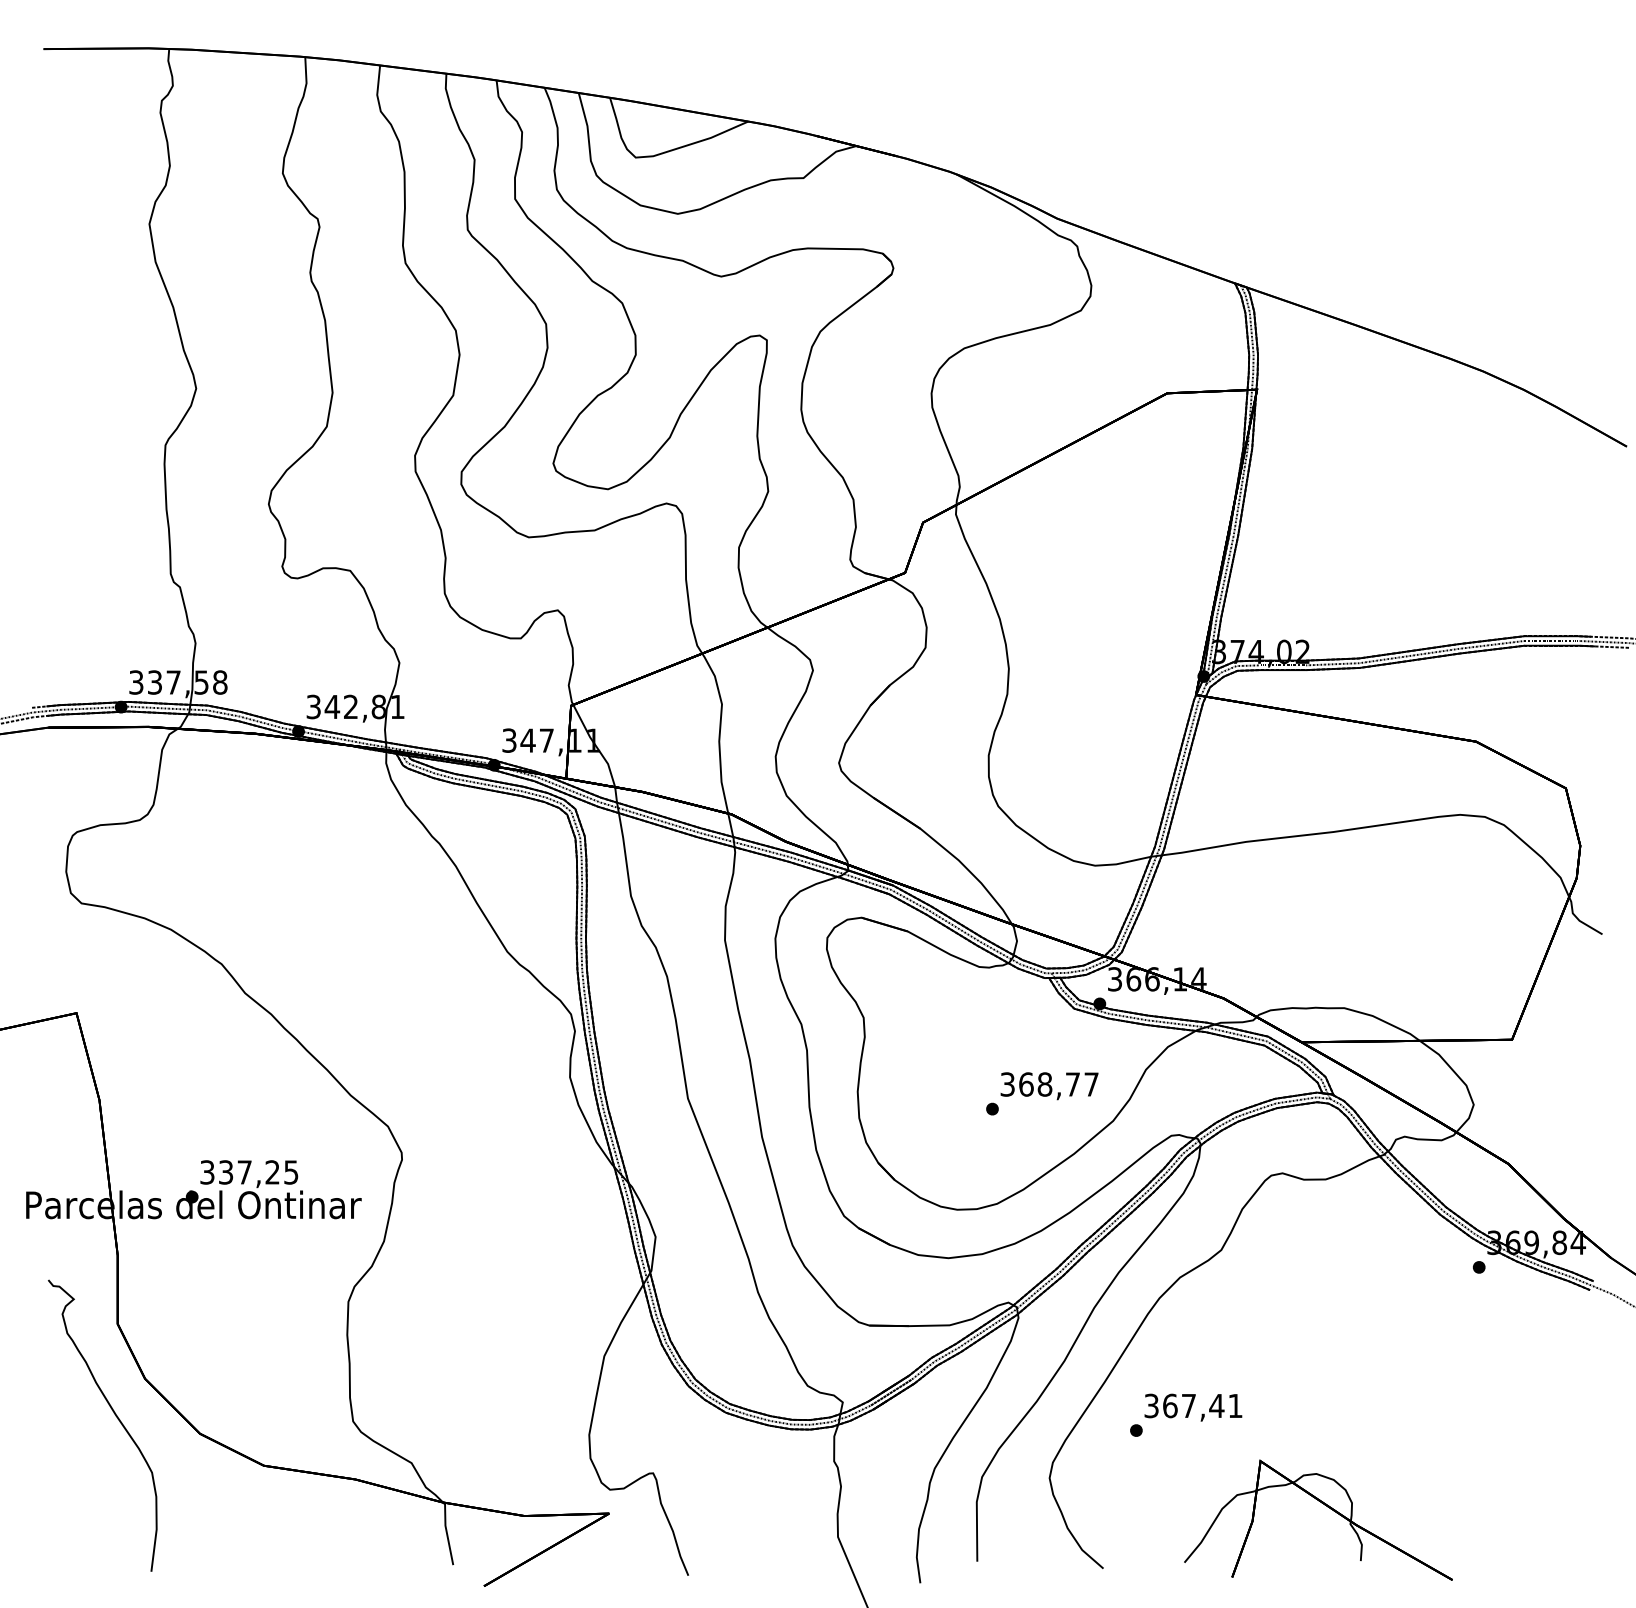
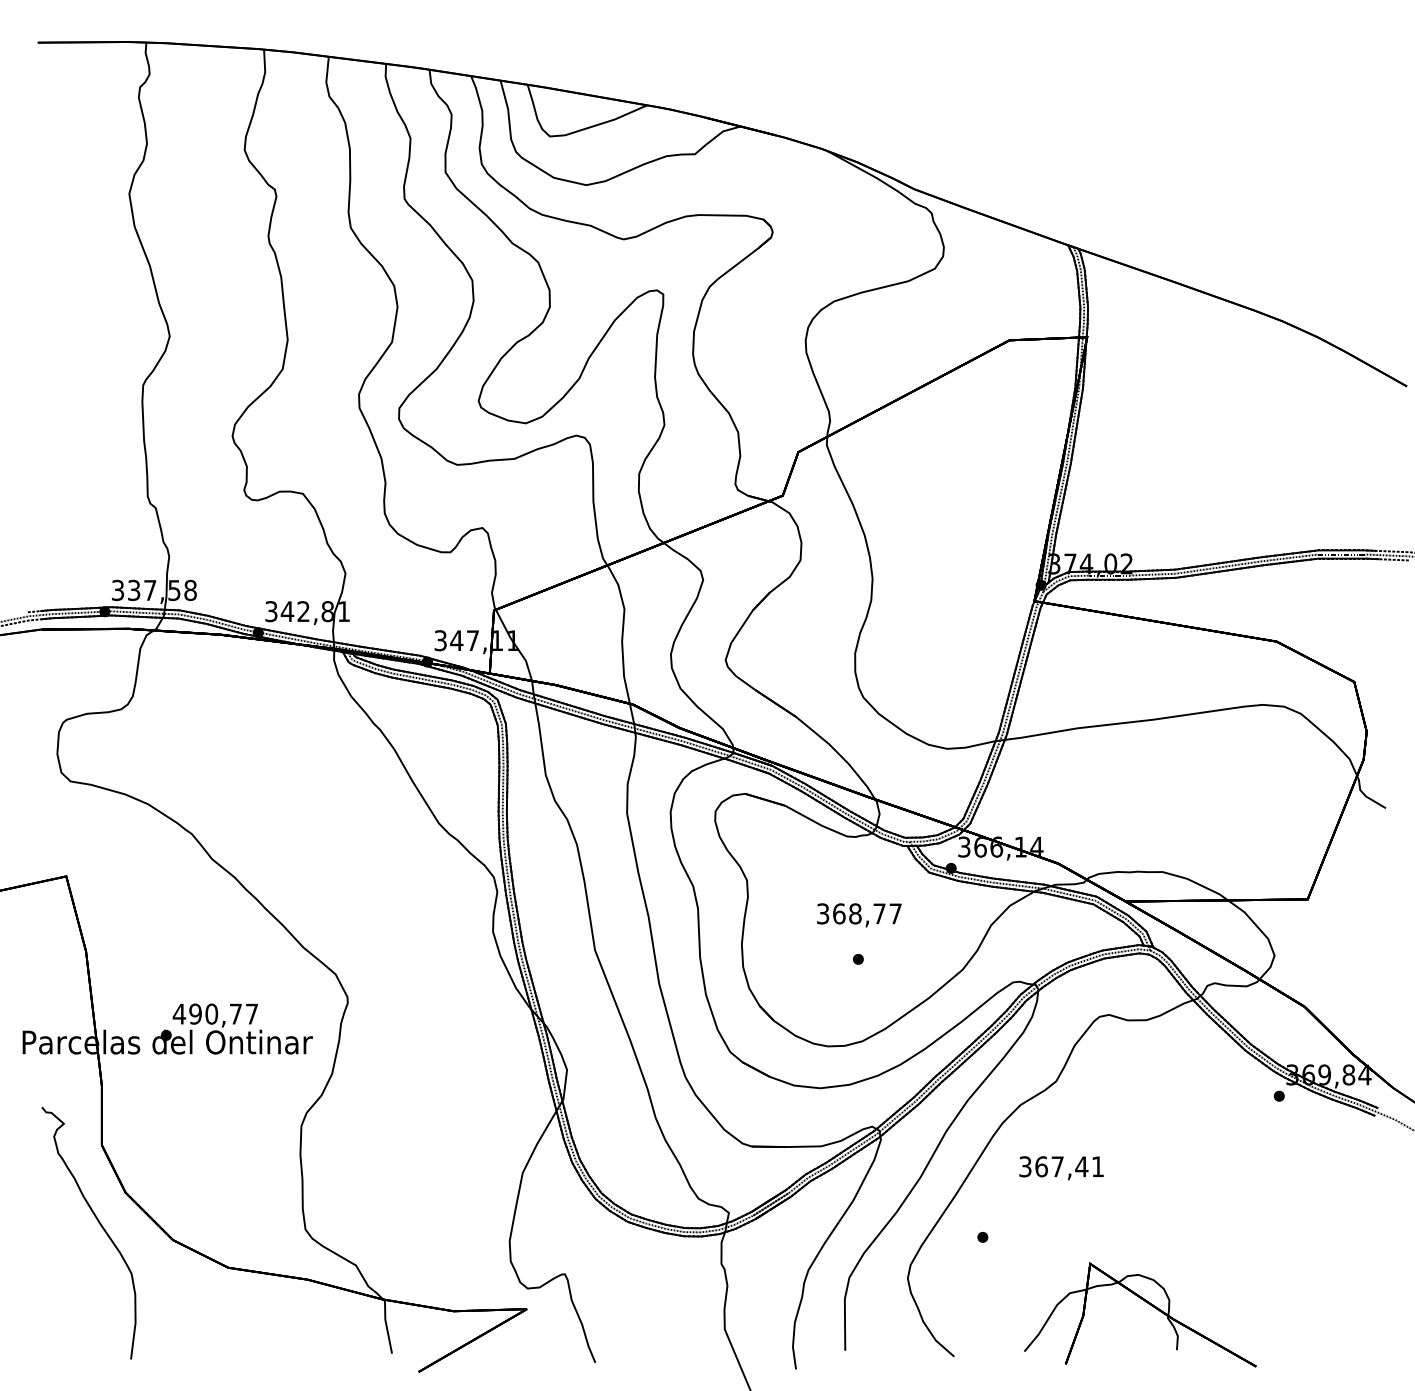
text: (1049, 1086) -> (859, 915), moved
text: (248, 1172) -> (214, 1014), 337,25 -> 490,77
text: (1193, 1407) -> (1061, 1168), moved

